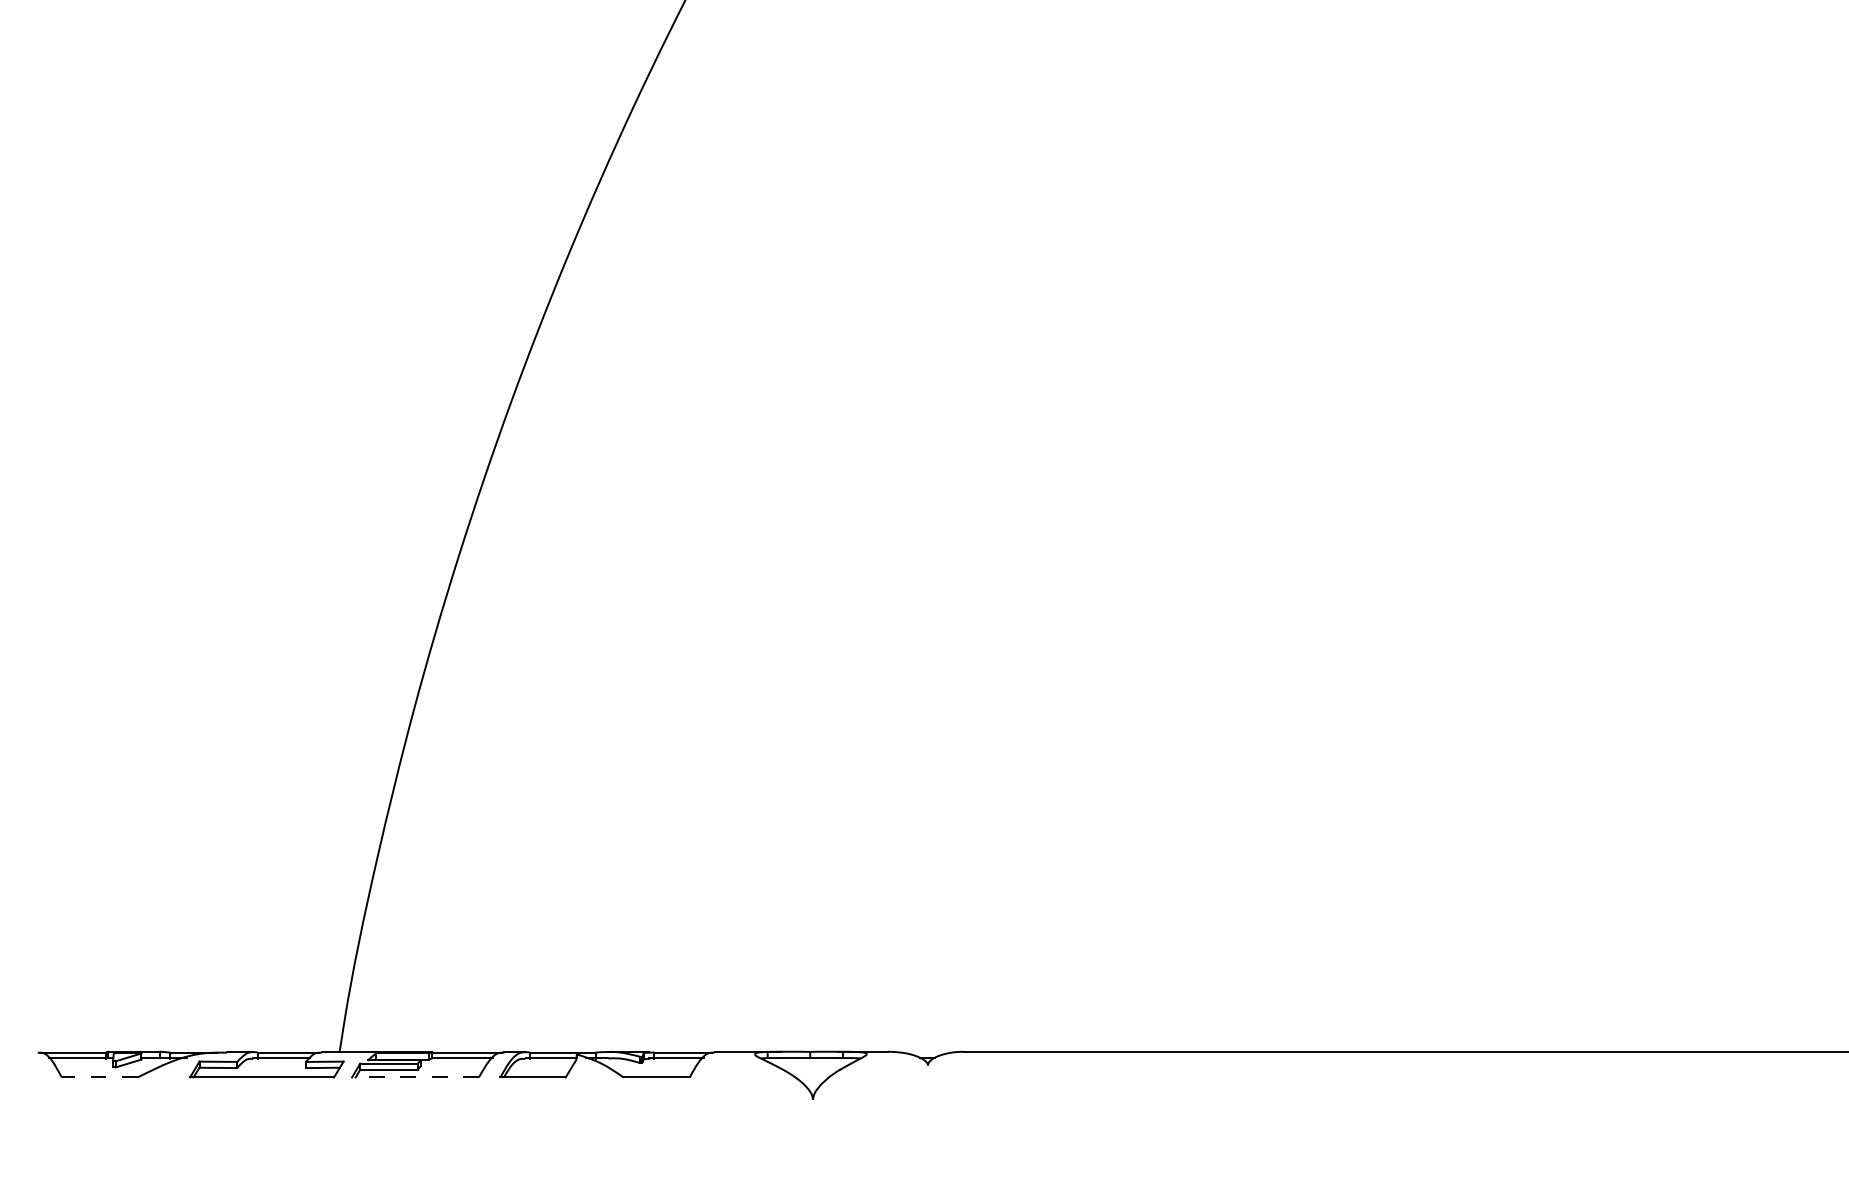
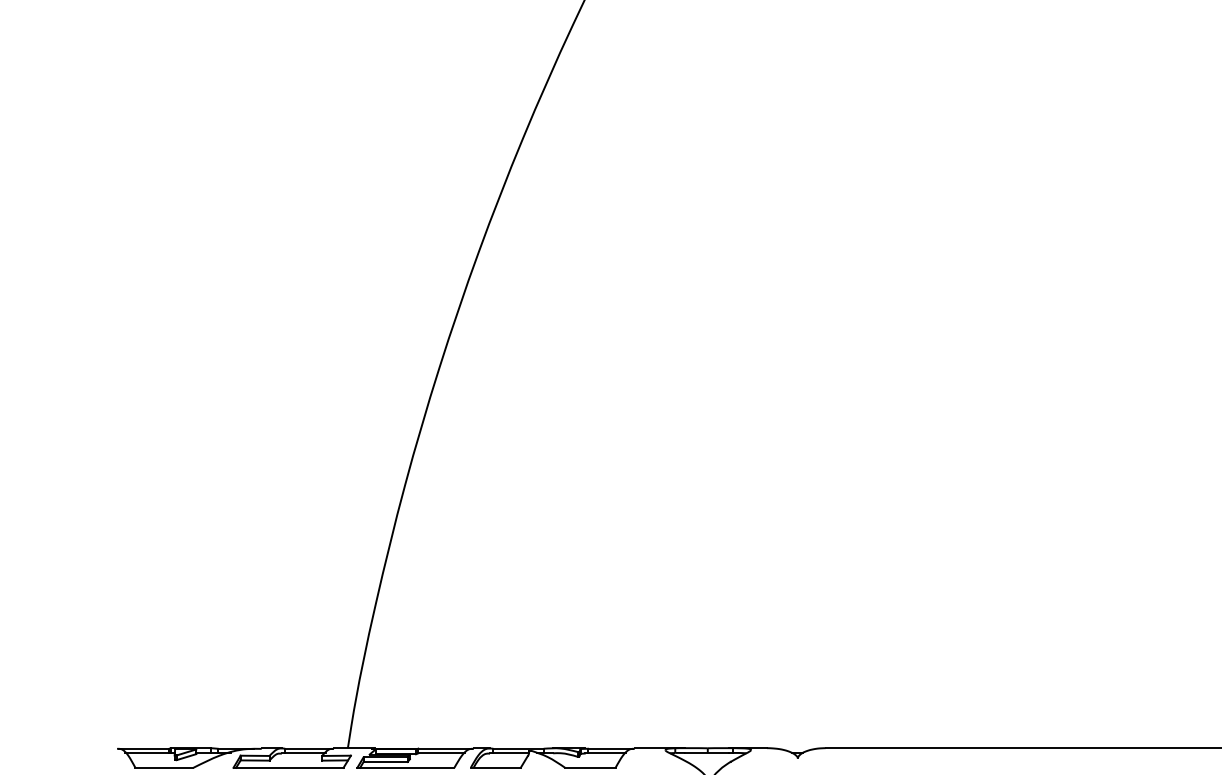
line: (99, 1077) -> (164, 767), dashed -> solid
line: (414, 1077) -> (405, 767), dashed -> solid

